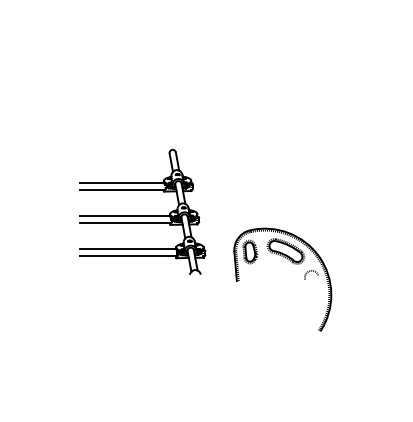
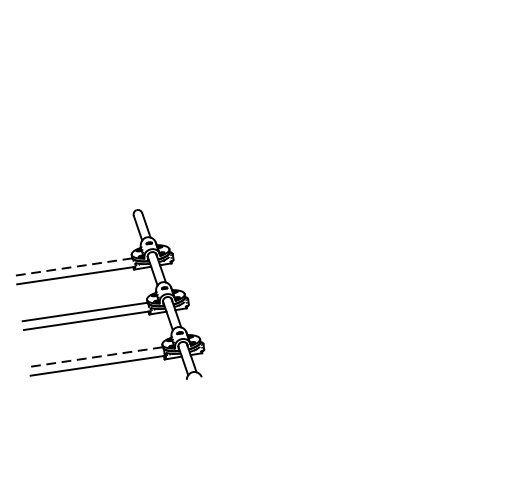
line: (122, 183) -> (74, 266), solid -> dashed
line: (127, 249) -> (95, 357), solid -> dashed
part: (292, 263) -> (326, 343), removed

